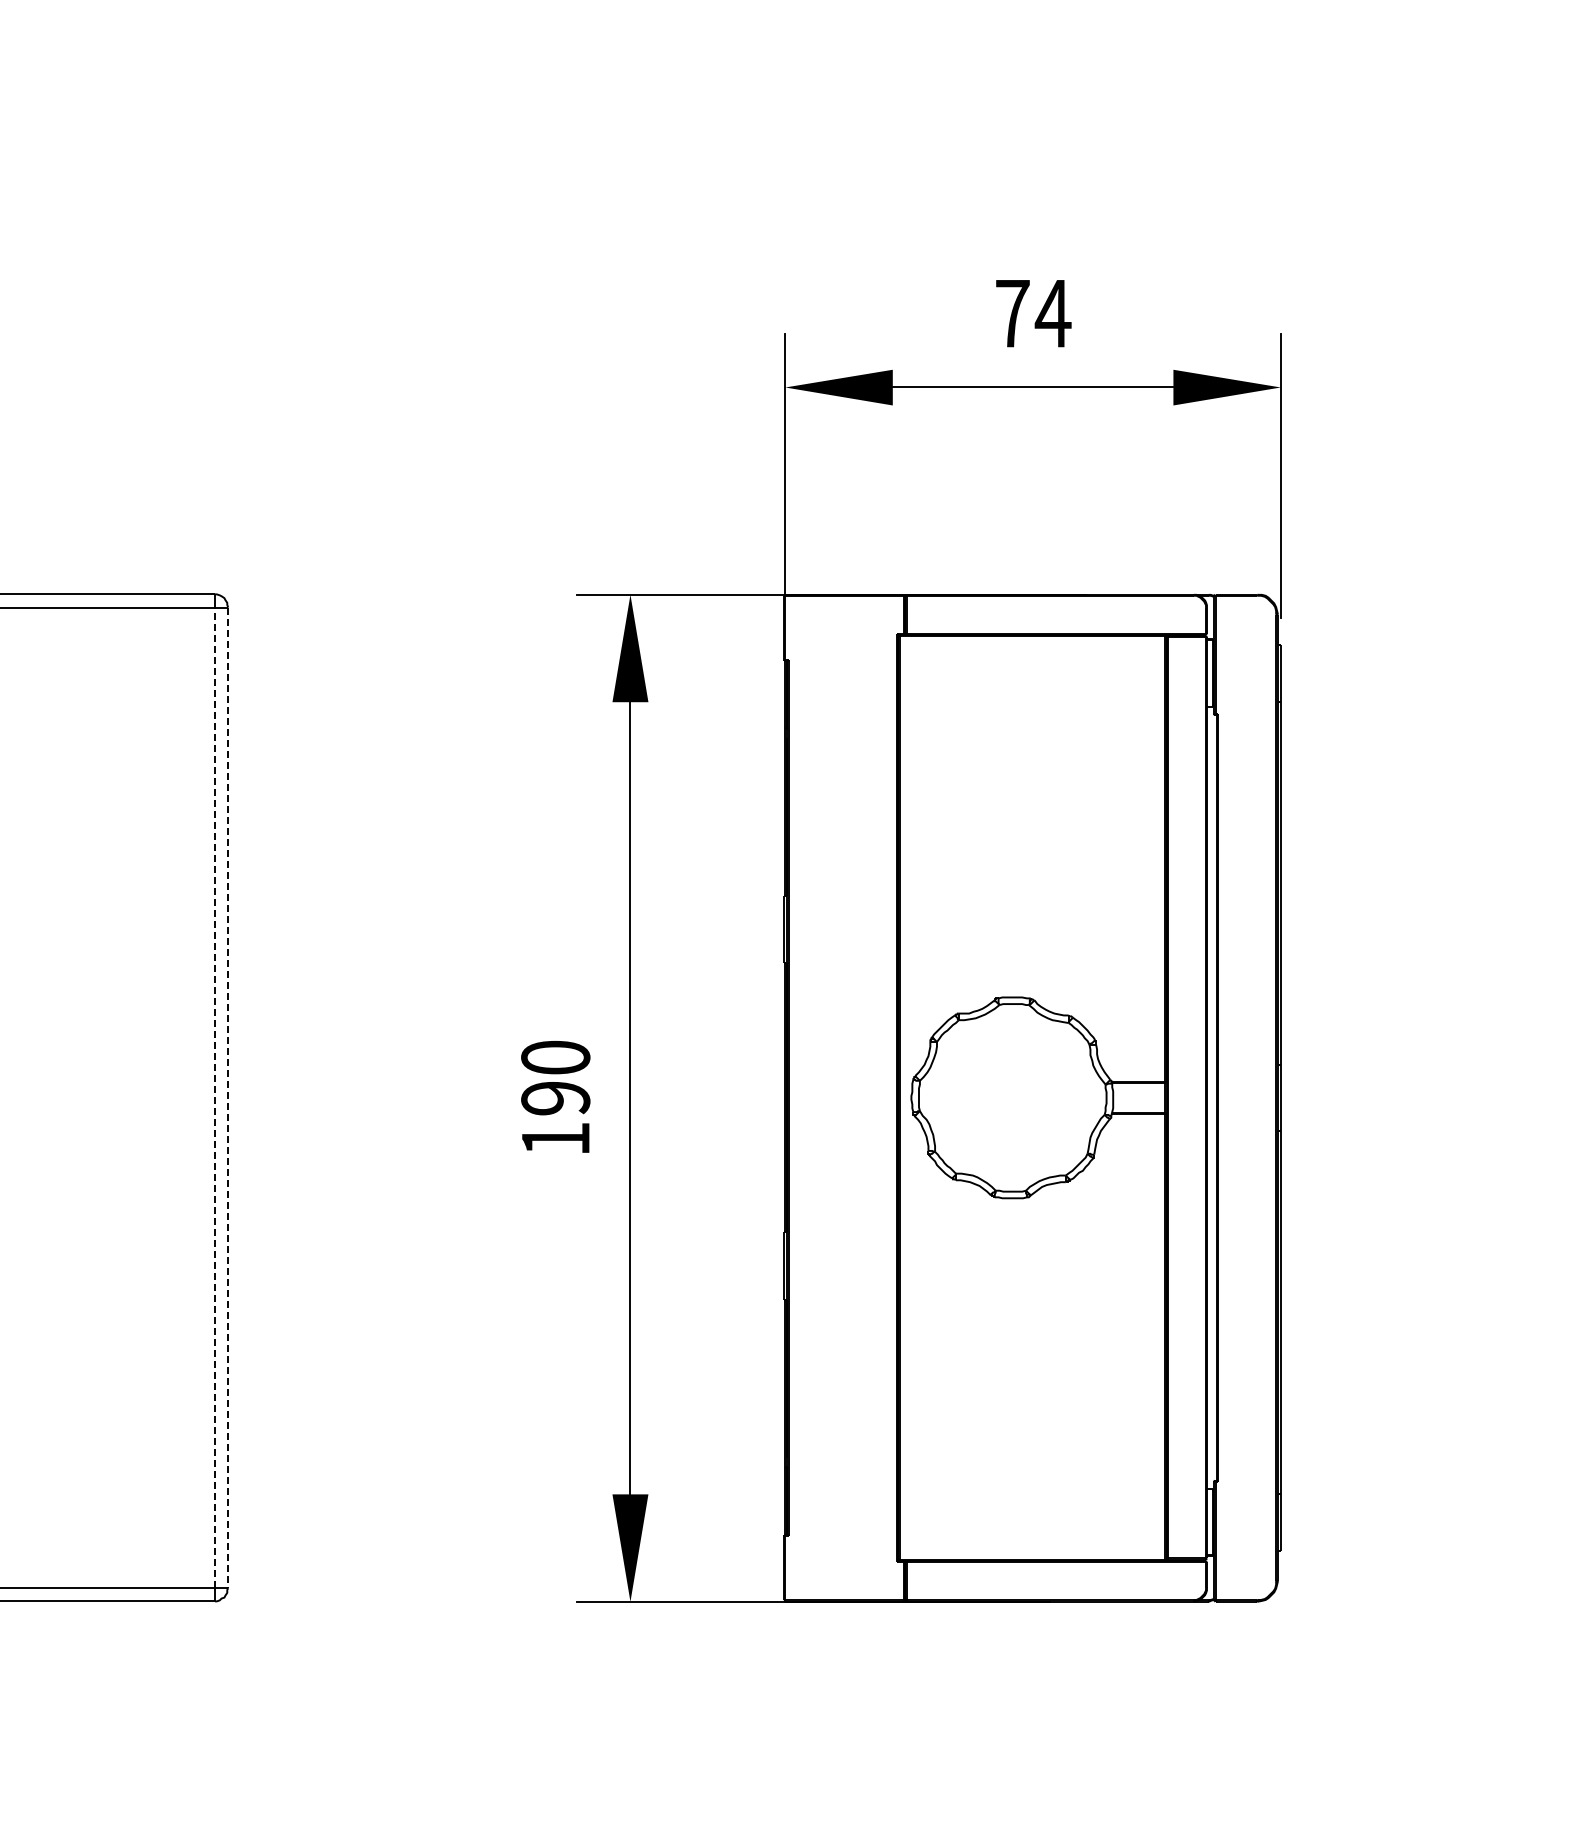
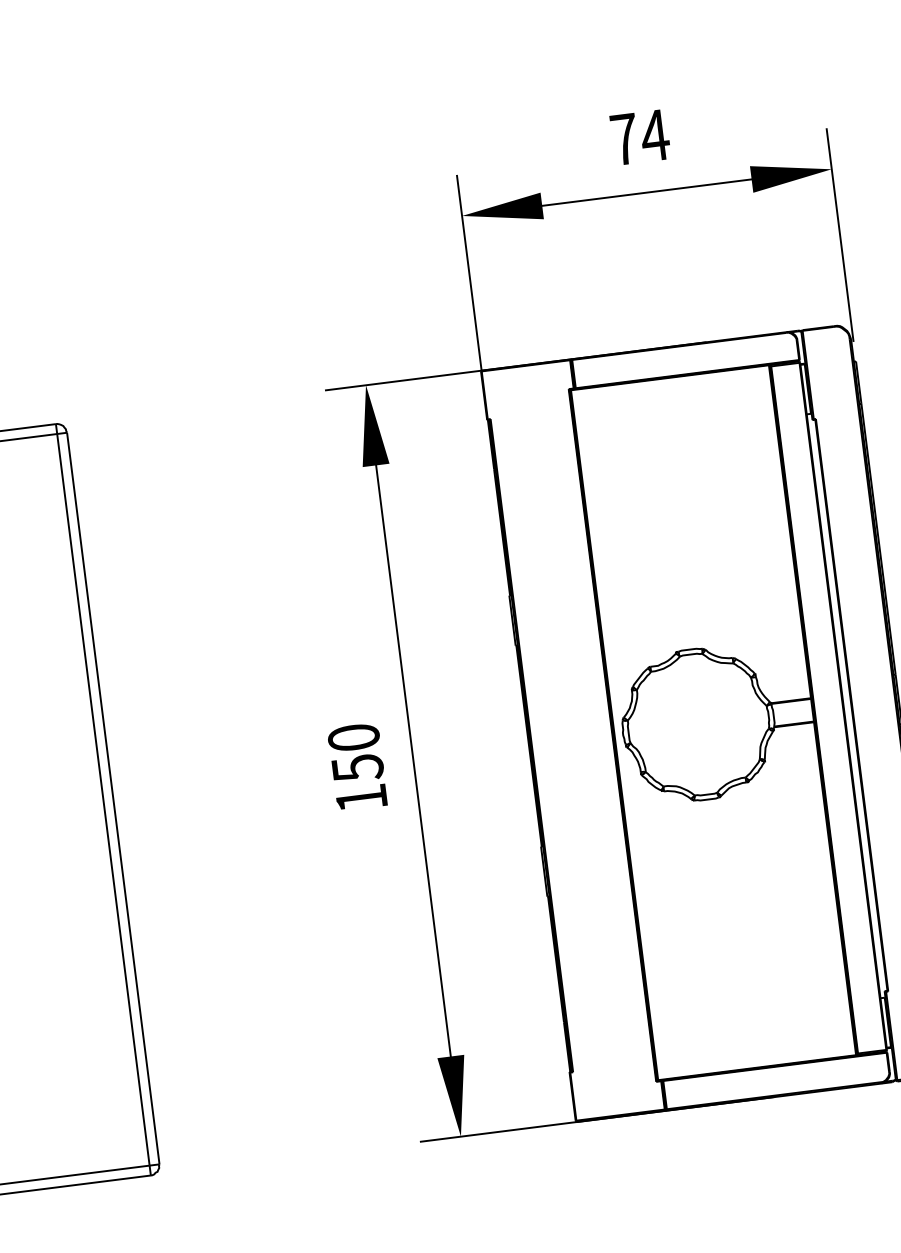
line: (214, 1097) -> (103, 799), dashed -> solid
line: (228, 1098) -> (113, 799), dashed -> solid
text: (555, 1098) -> (357, 768), 190 -> 150

